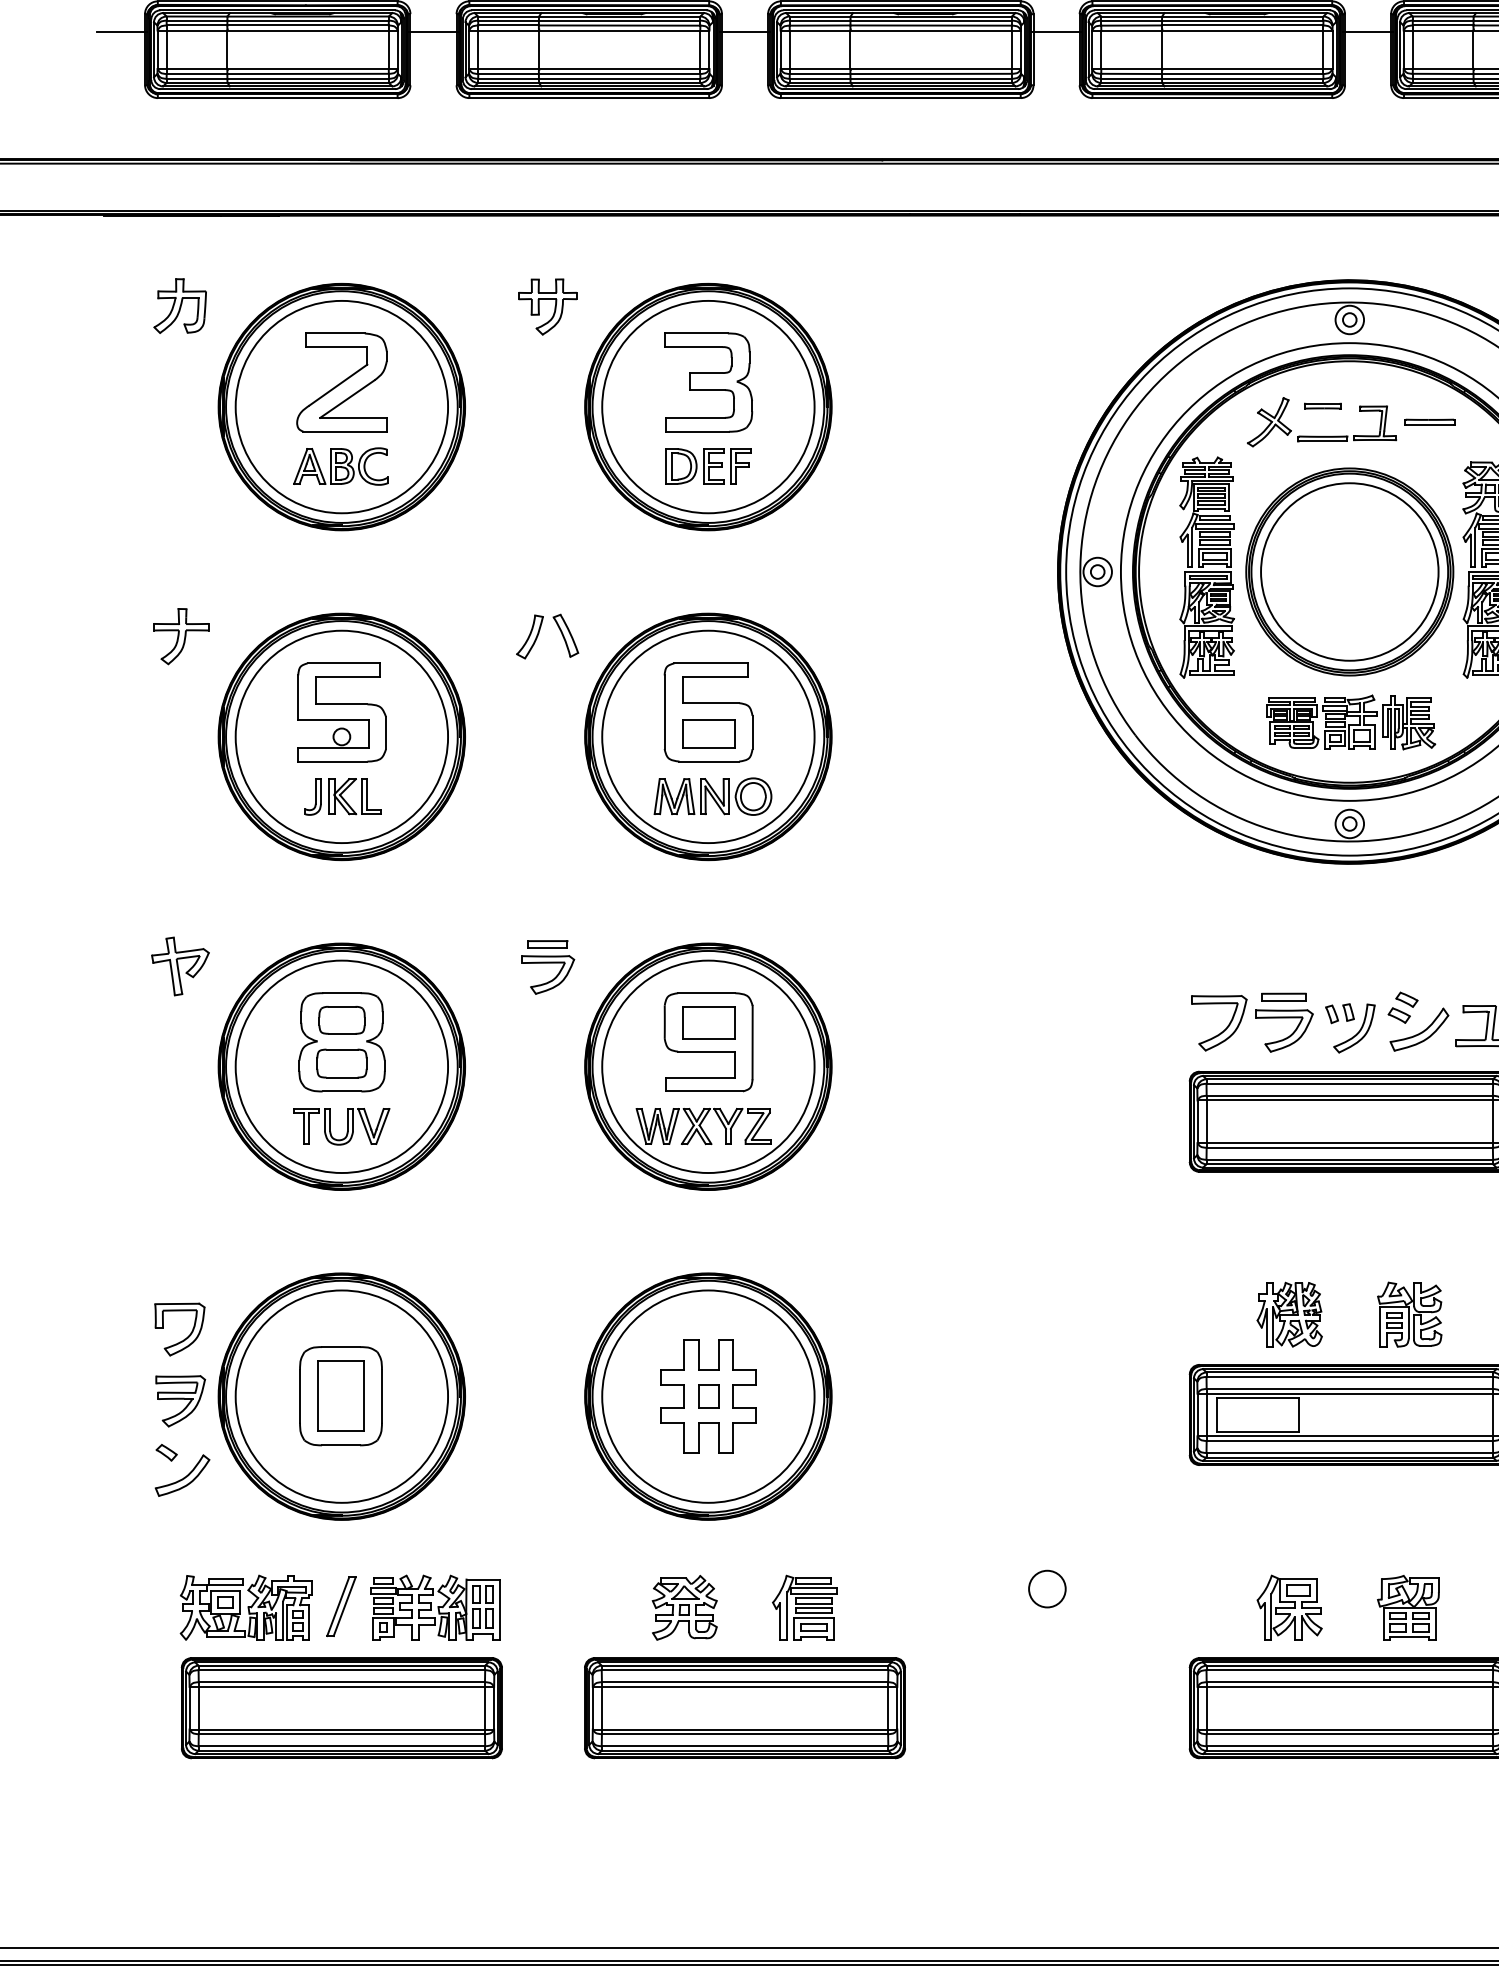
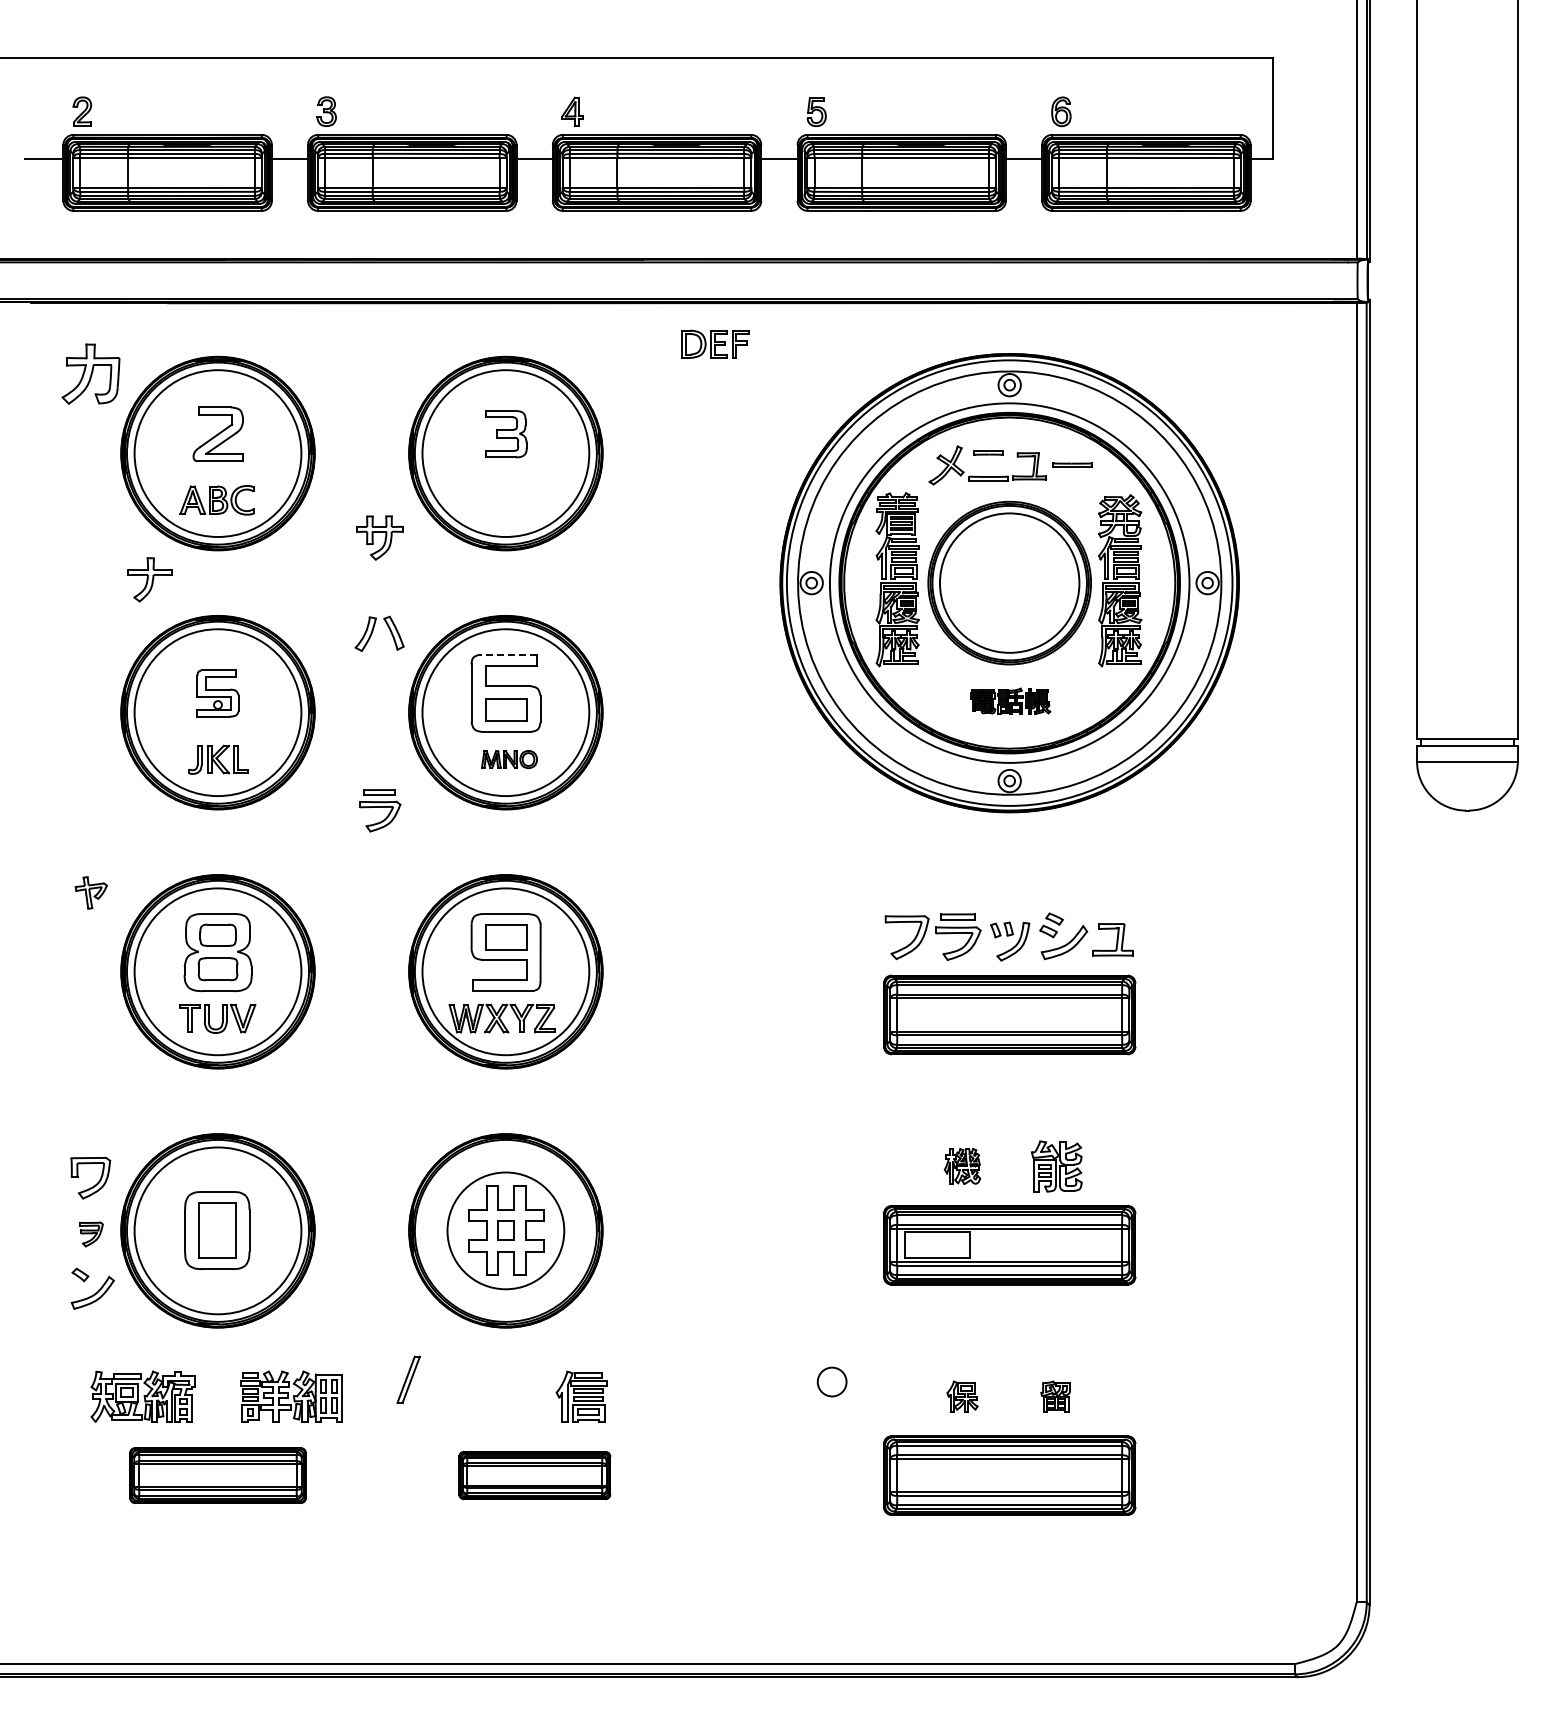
part: (179, 306) -> (90, 374), size x1.4
part: (547, 306) -> (379, 537), moved
part: (709, 381) -> (506, 433), size x0.6
part: (342, 382) -> (218, 434), size x0.7
part: (709, 465) -> (715, 343), moved
part: (180, 636) -> (149, 579), moved
line: (710, 662) -> (507, 654), solid -> dashed
part: (341, 712) -> (217, 693), size x0.6
part: (1350, 722) -> (1010, 701), size x0.6
part: (712, 796) -> (509, 759), size x0.6
part: (180, 965) -> (91, 892), size x0.7
part: (548, 967) -> (380, 810), moved
part: (1289, 1314) -> (962, 1166), size x0.7
circle: (707, 1396) -> (505, 1230), size x0.7
part: (180, 1401) -> (91, 1234), size x0.6
circle: (1046, 1588) -> (831, 1381), moved
part: (341, 1606) -> (408, 1379), moved
part: (684, 1607) -> (487, 1396), removed
part: (1289, 1607) -> (962, 1396), size x0.6
part: (1408, 1607) -> (1055, 1396), size x0.6
part: (341, 1708) -> (217, 1475), size x0.7
part: (744, 1708) -> (534, 1475), size x0.6

